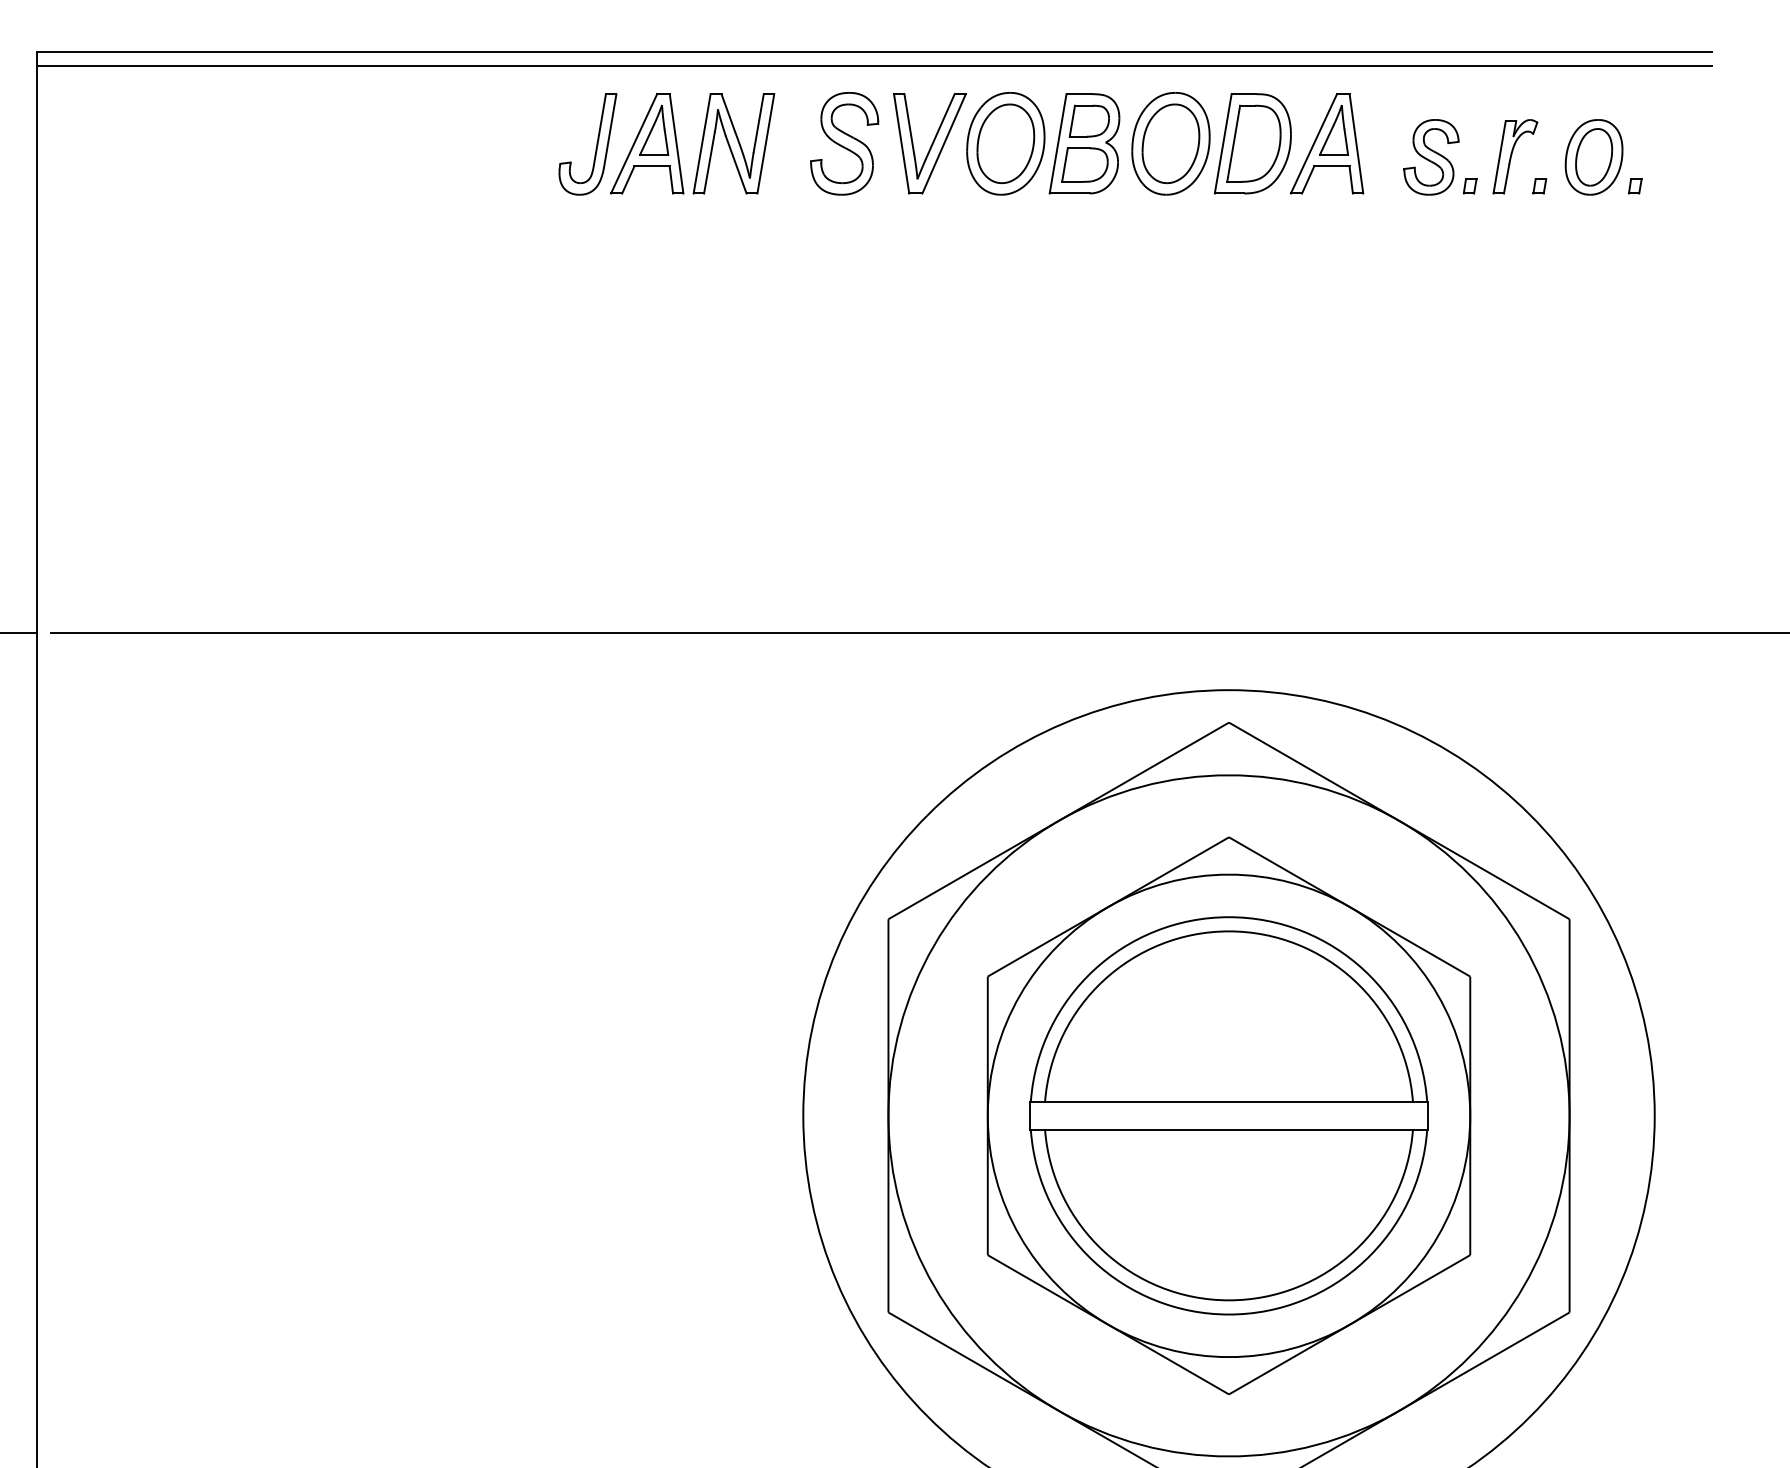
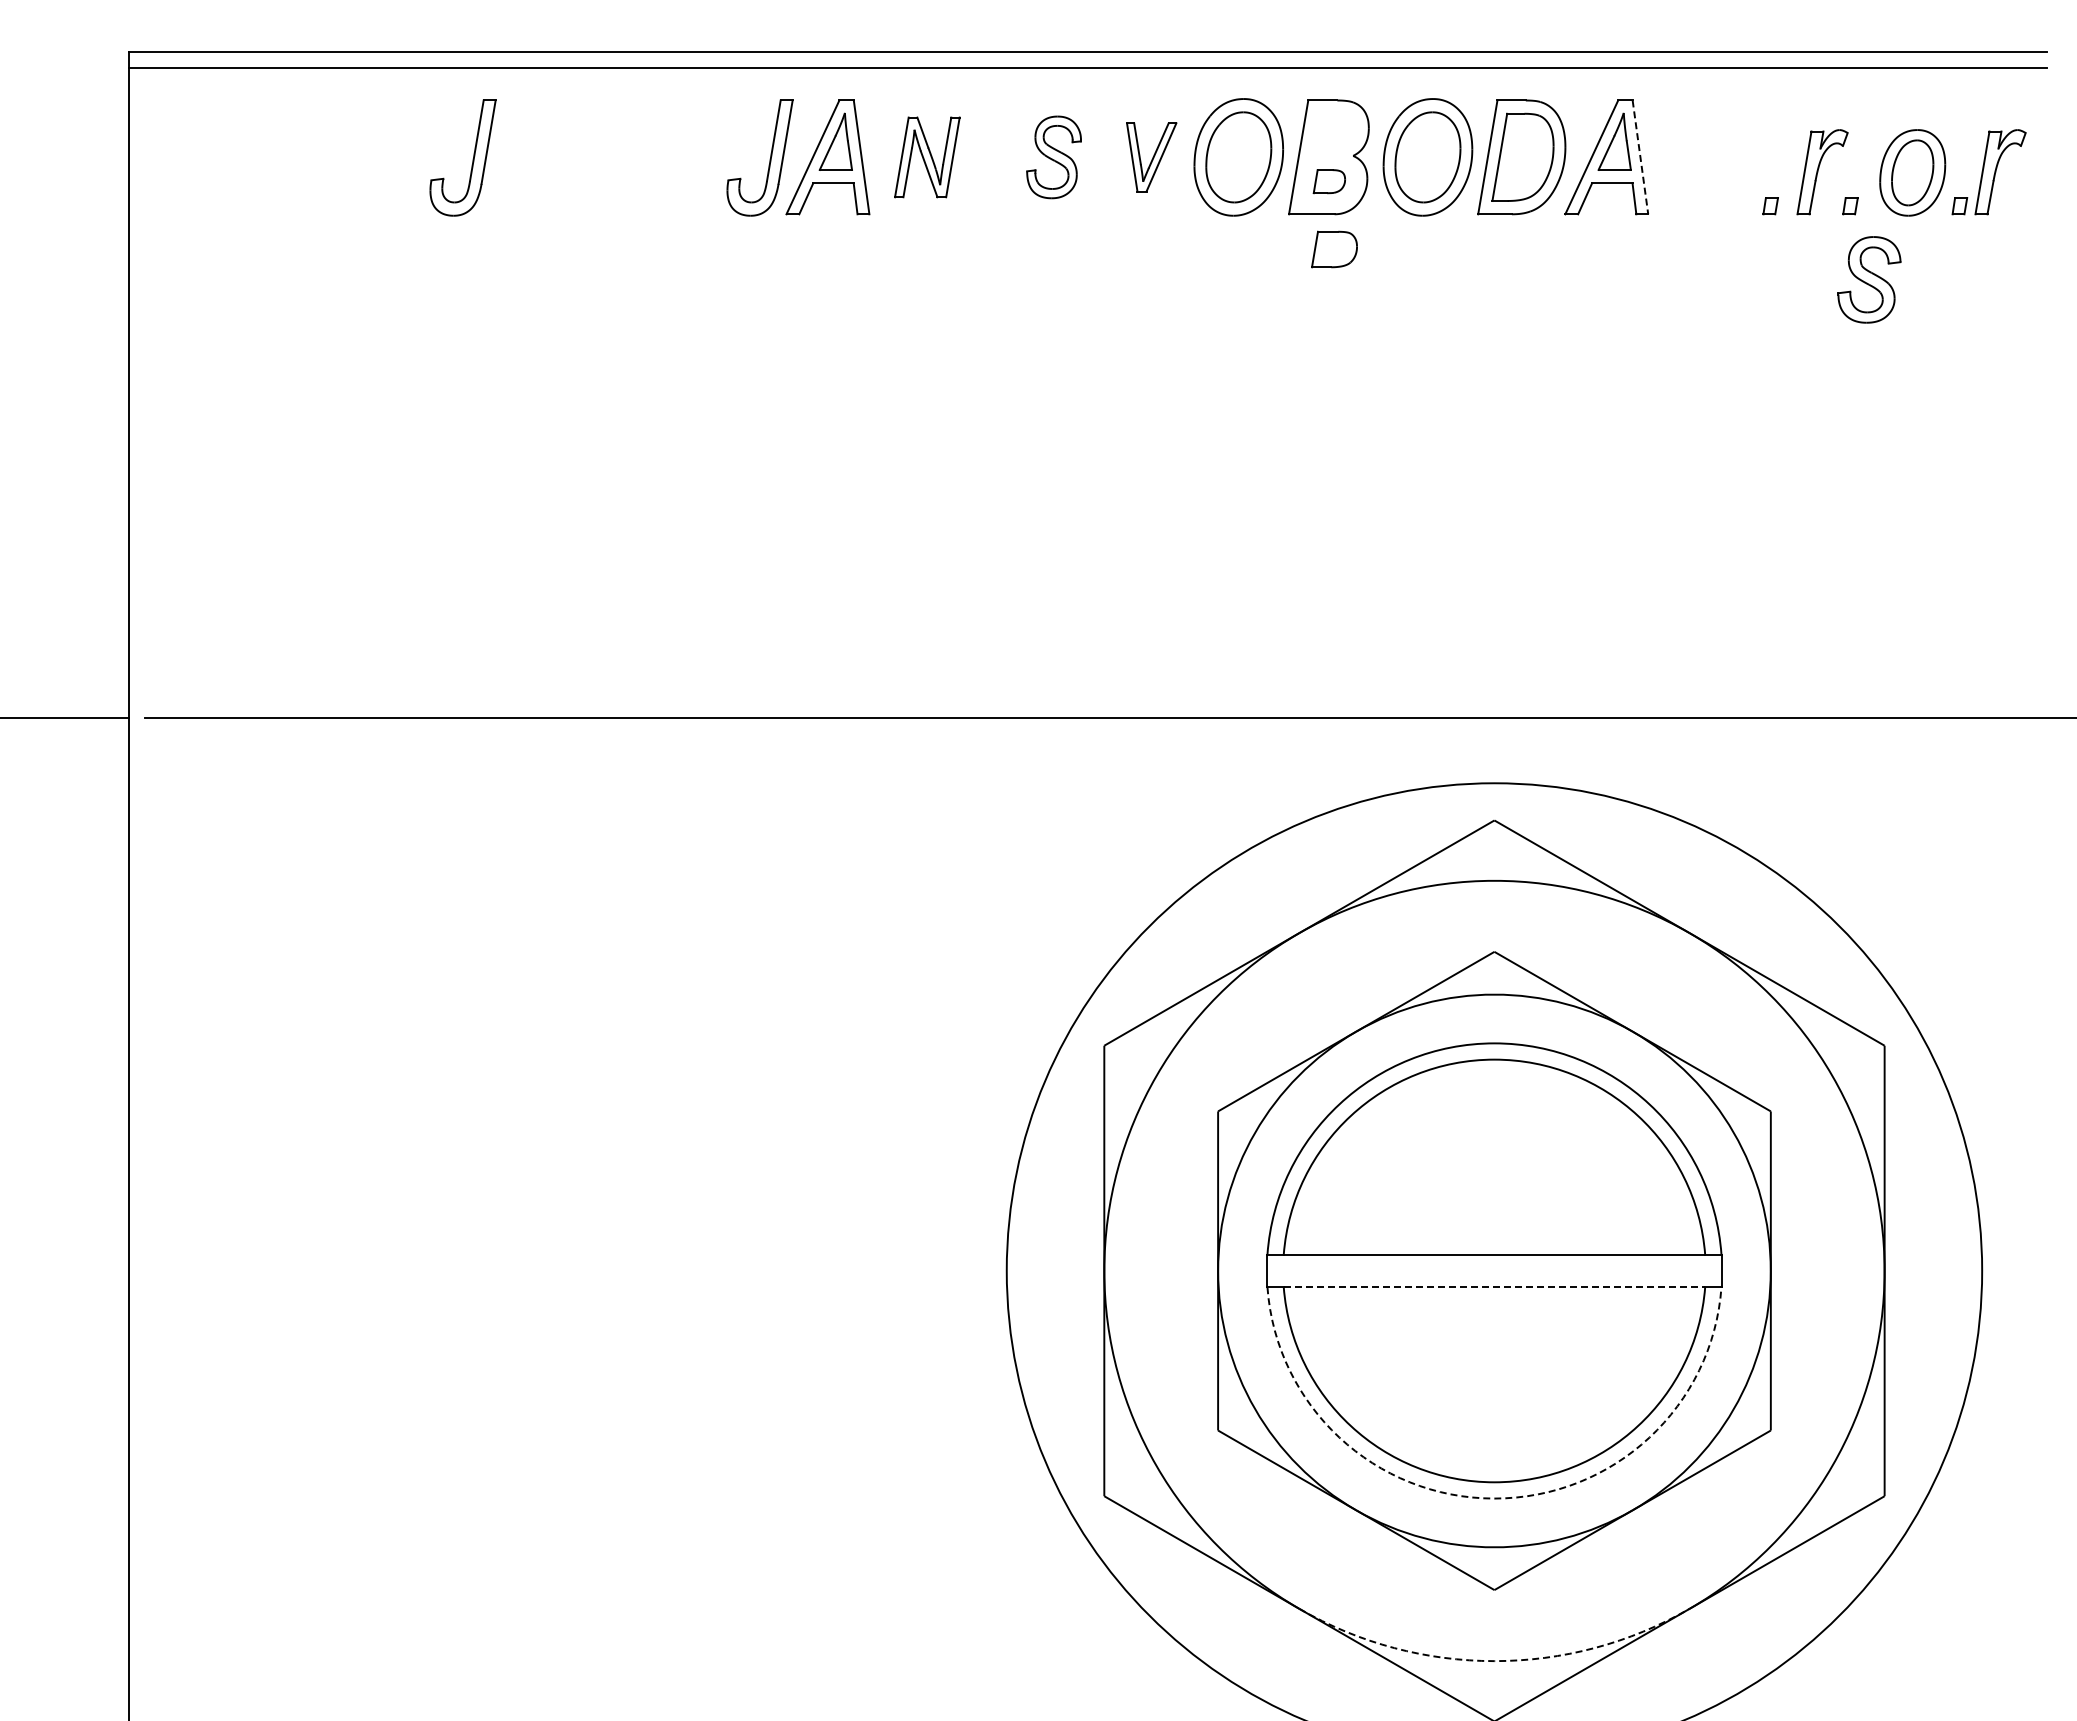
part: (1089, 121) -> (1334, 249), moved
part: (734, 143) -> (927, 157), size x0.7
part: (844, 143) -> (1053, 157), size x0.7
part: (929, 143) -> (1151, 157), size x0.6
line: (1356, 143) -> (1640, 157), solid -> dashed
part: (336, 145) -> (472, 159), added
part: (1431, 157) -> (1869, 279), moved
part: (1670, 157) -> (2000, 172), added
part: (1085, 164) -> (1329, 181), size x0.6
line: (1229, 1130) -> (1494, 1287), solid -> dashed
arc: (1229, 1314) -> (1494, 1498), solid -> dashed
arc: (1229, 1456) -> (1494, 1661), solid -> dashed

